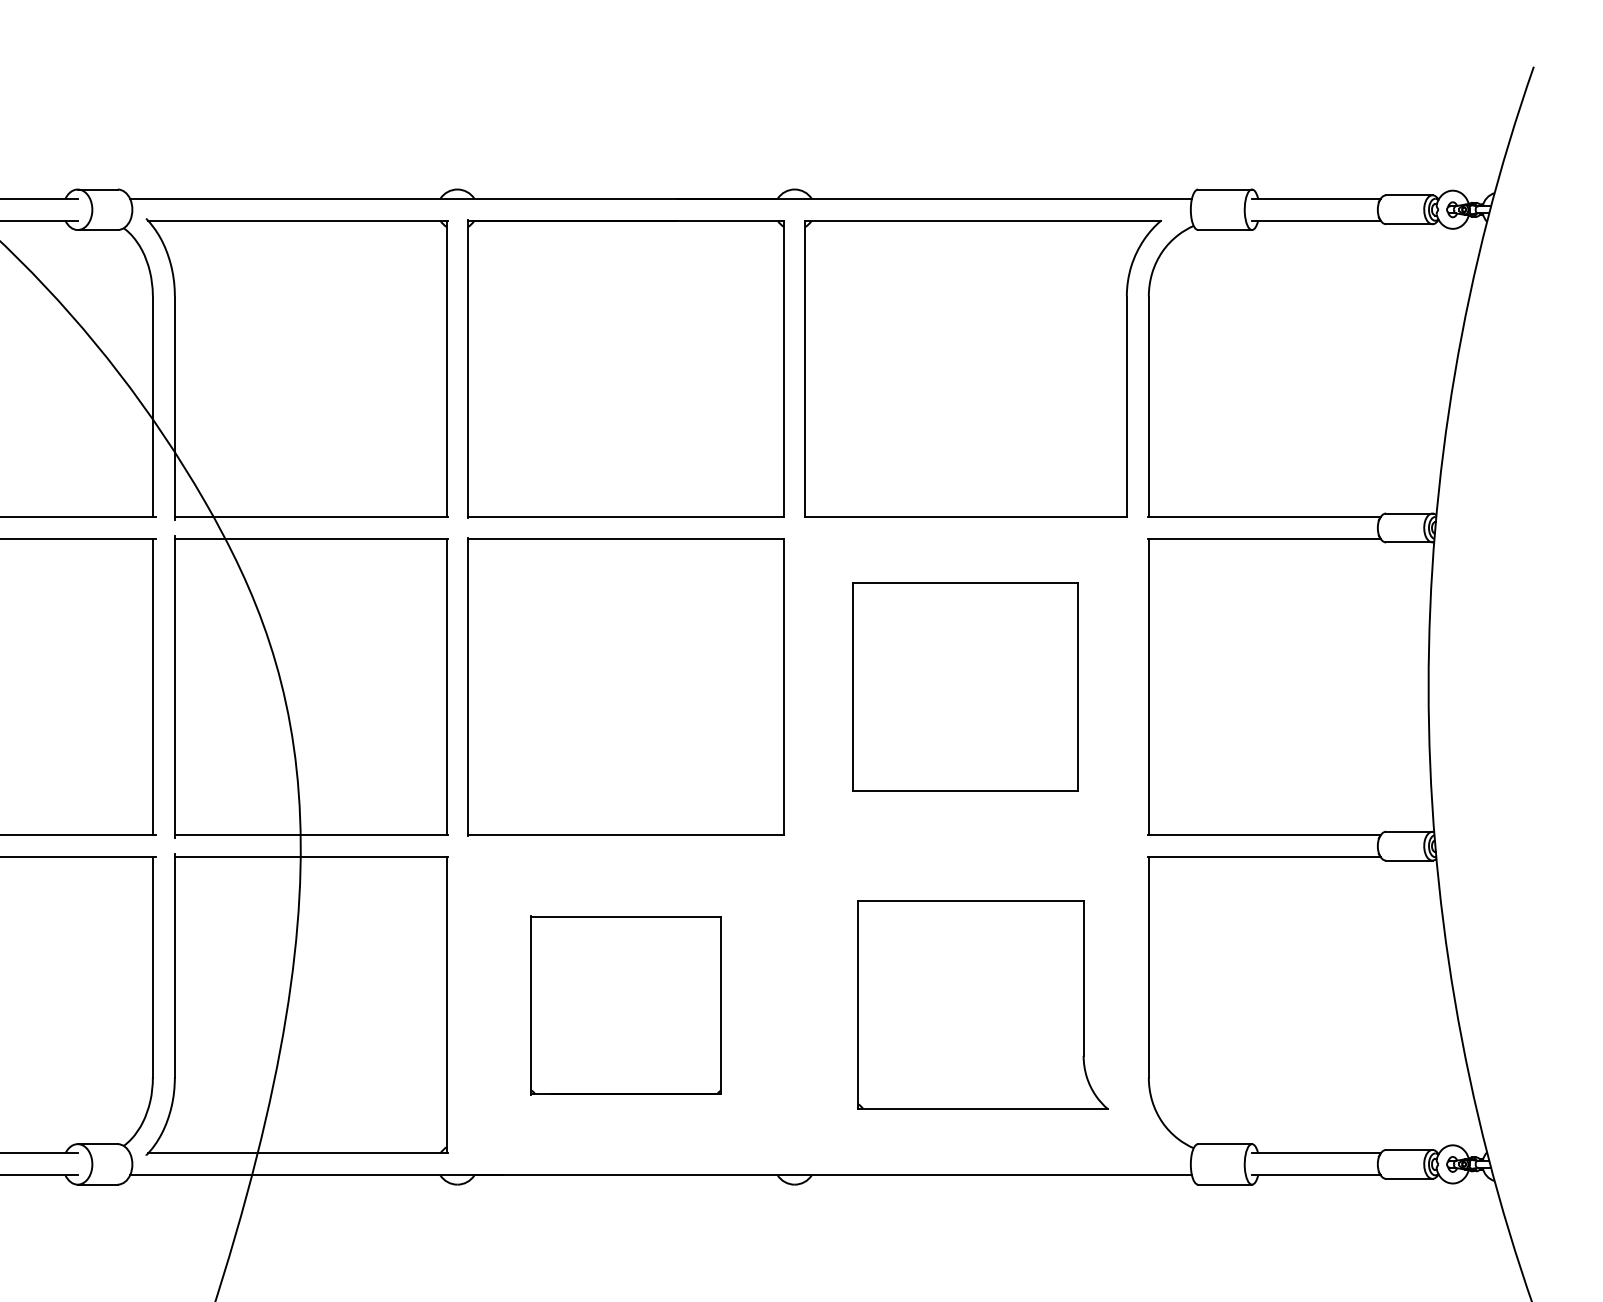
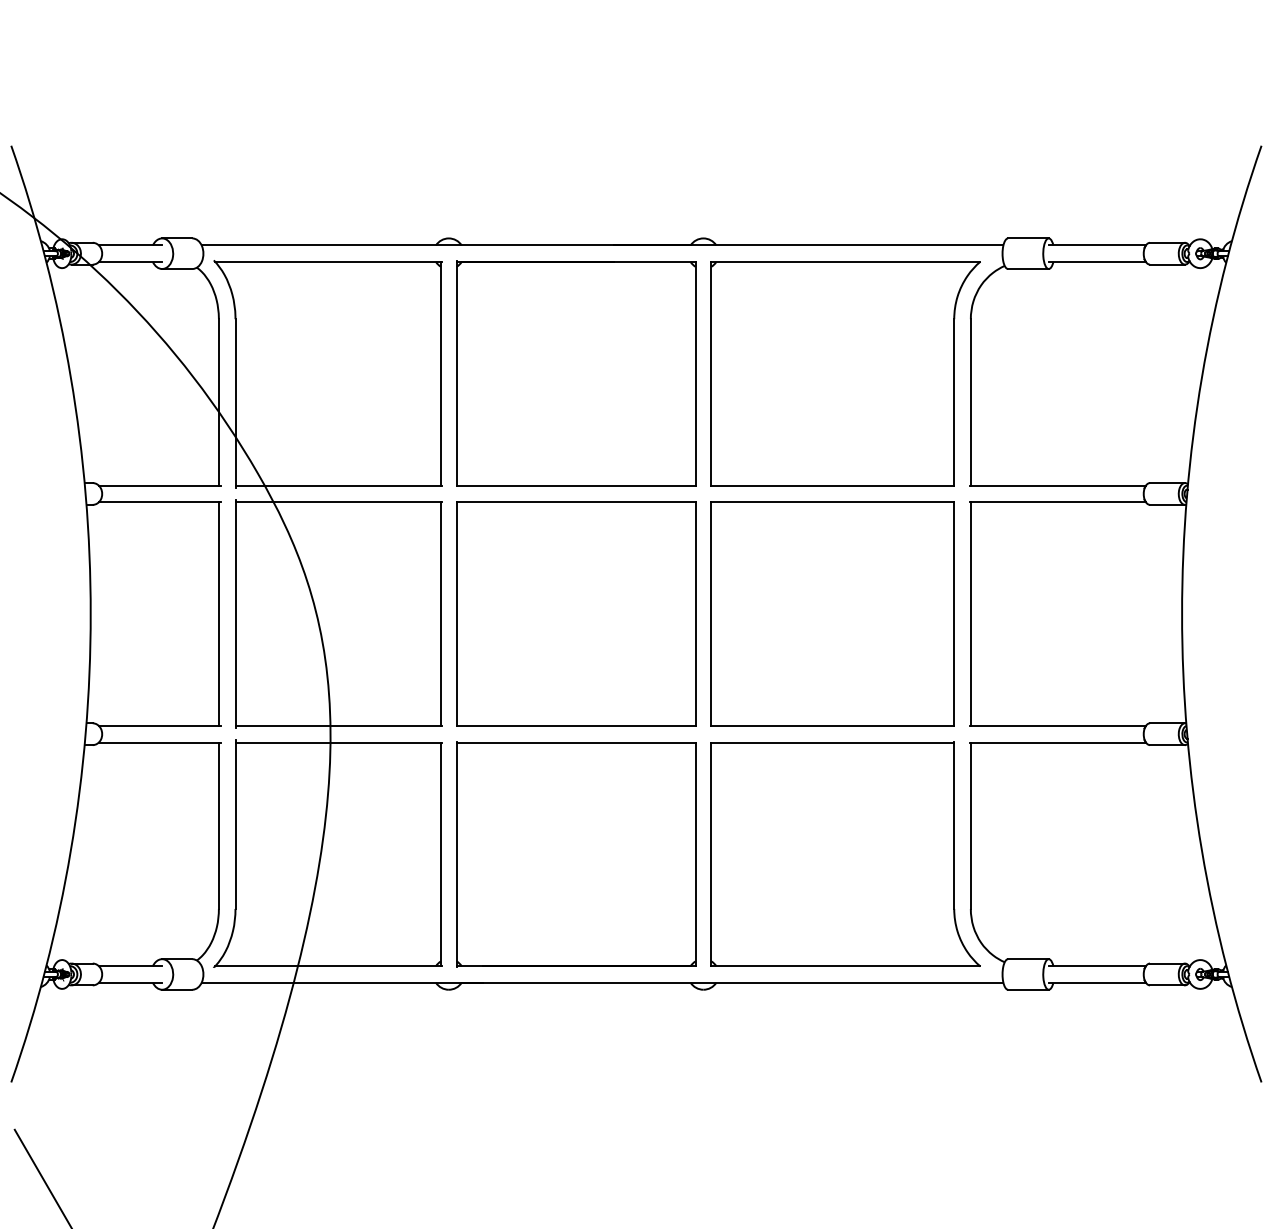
part: (965, 686) -> (832, 613), size x1.43
part: (982, 1004) -> (845, 853), size x1.43
part: (626, 1005) -> (576, 854), size x1.67

